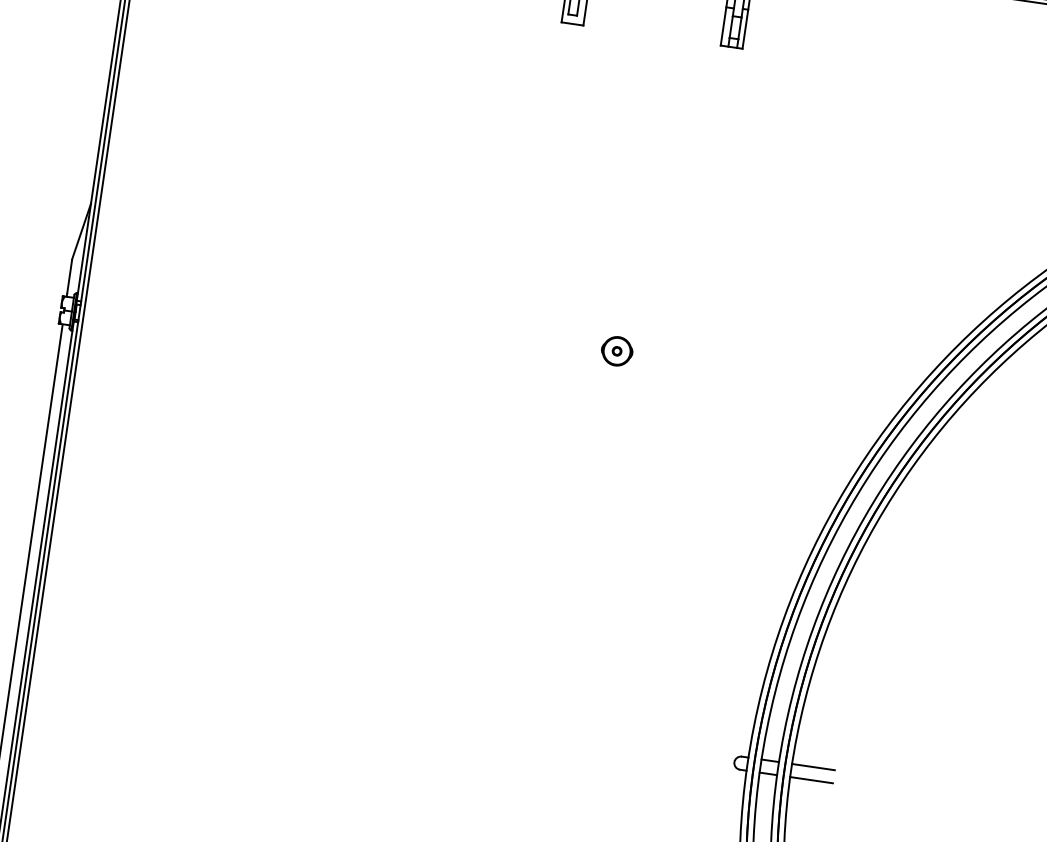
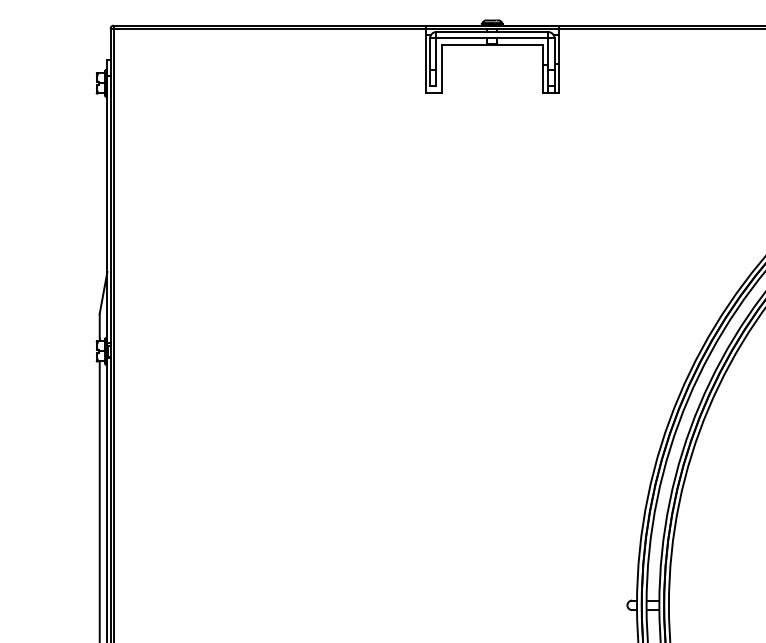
part: (617, 350) -> (500, 322), removed
line: (813, 766) -> (684, 600), removed
line: (811, 780) -> (684, 610), removed

